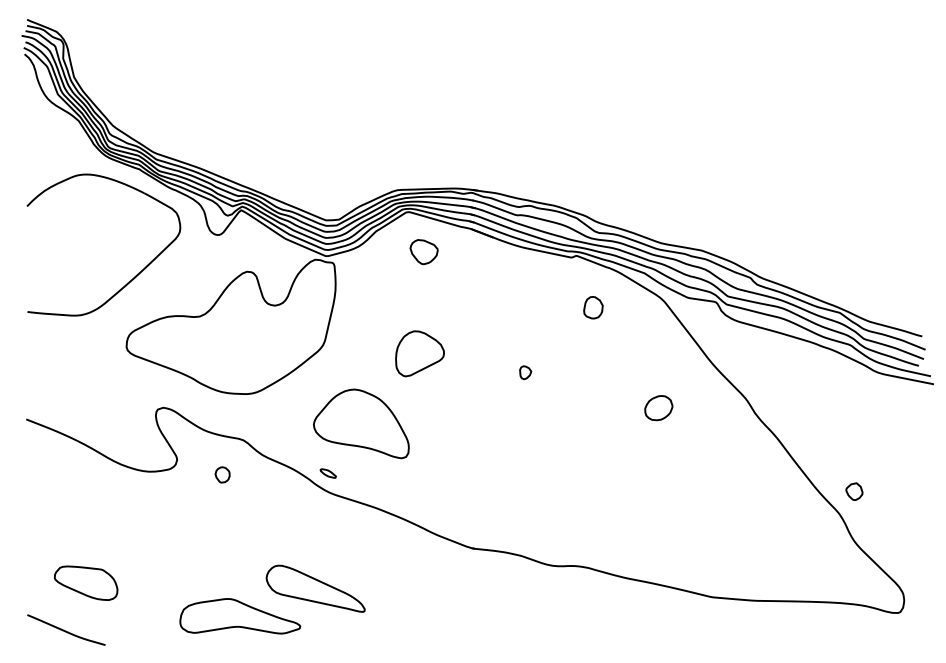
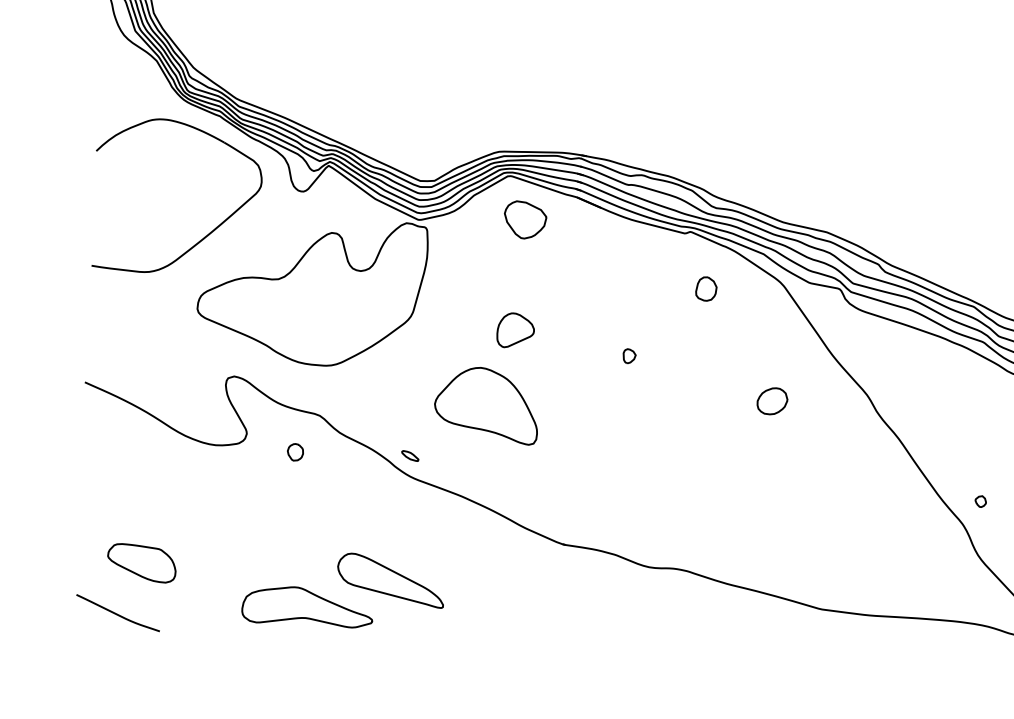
part: (423, 252) -> (524, 220), size x1.4
part: (419, 353) -> (515, 330), size x0.7
part: (361, 423) -> (486, 405), moved
part: (854, 491) -> (980, 501), size x0.6

